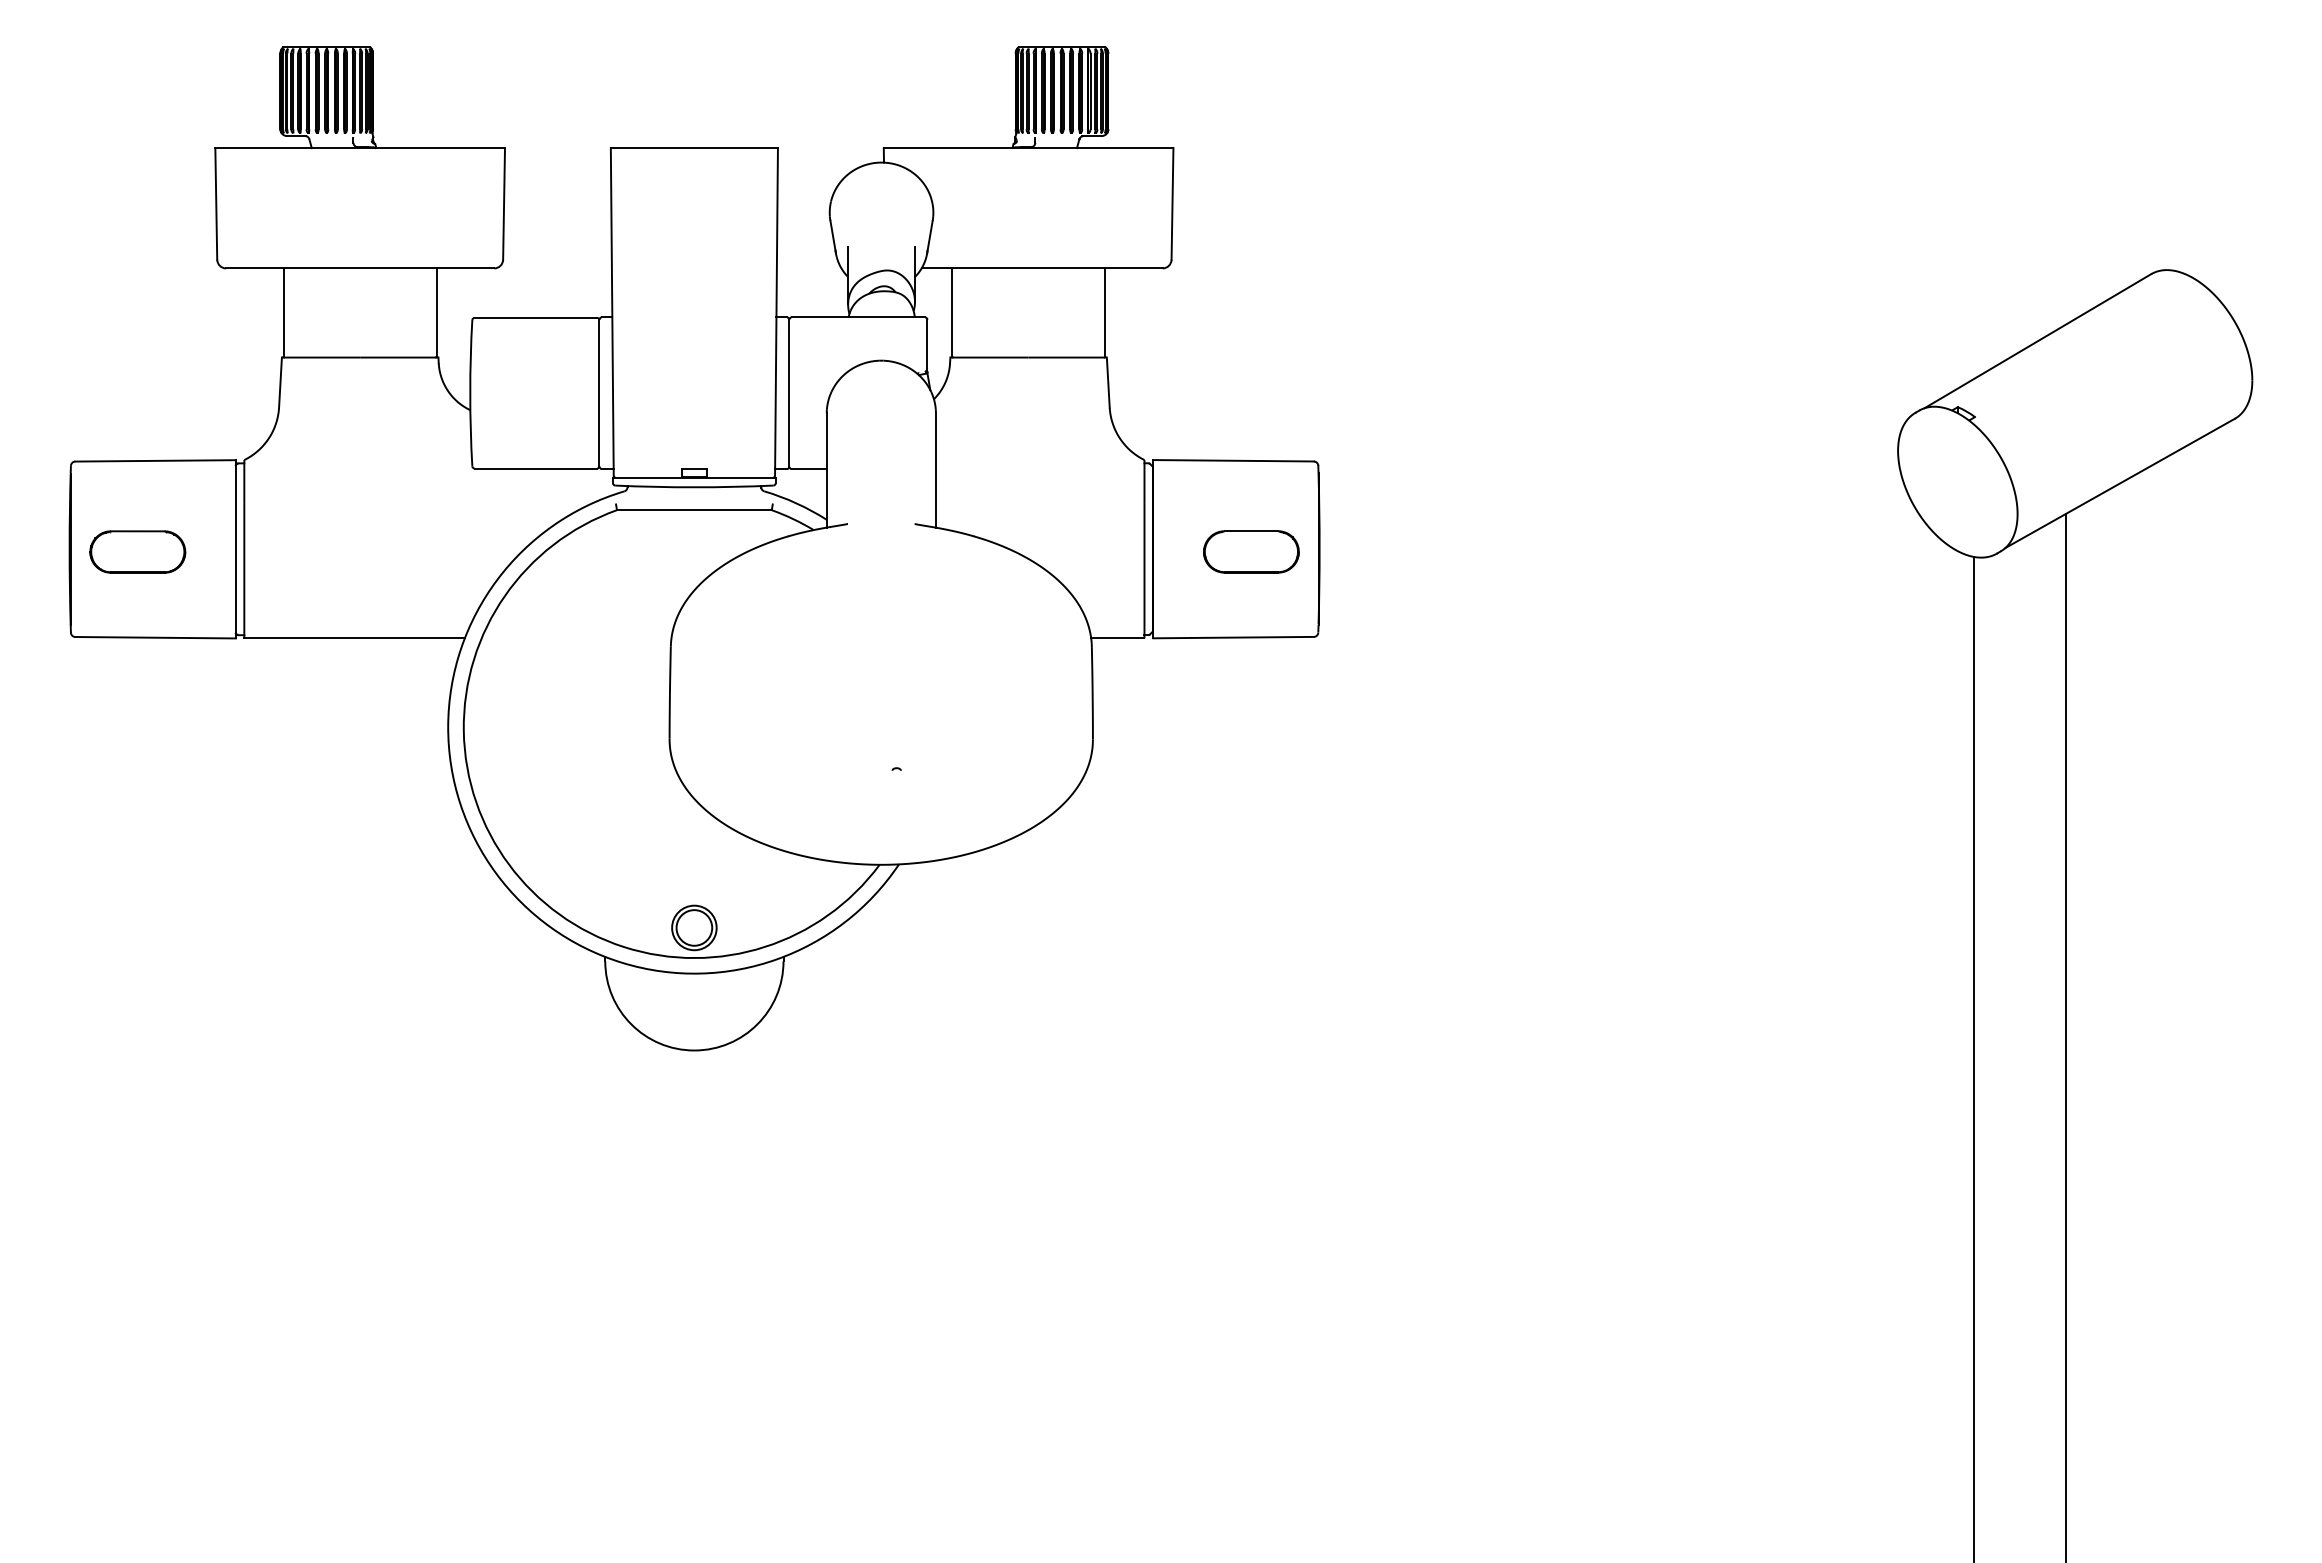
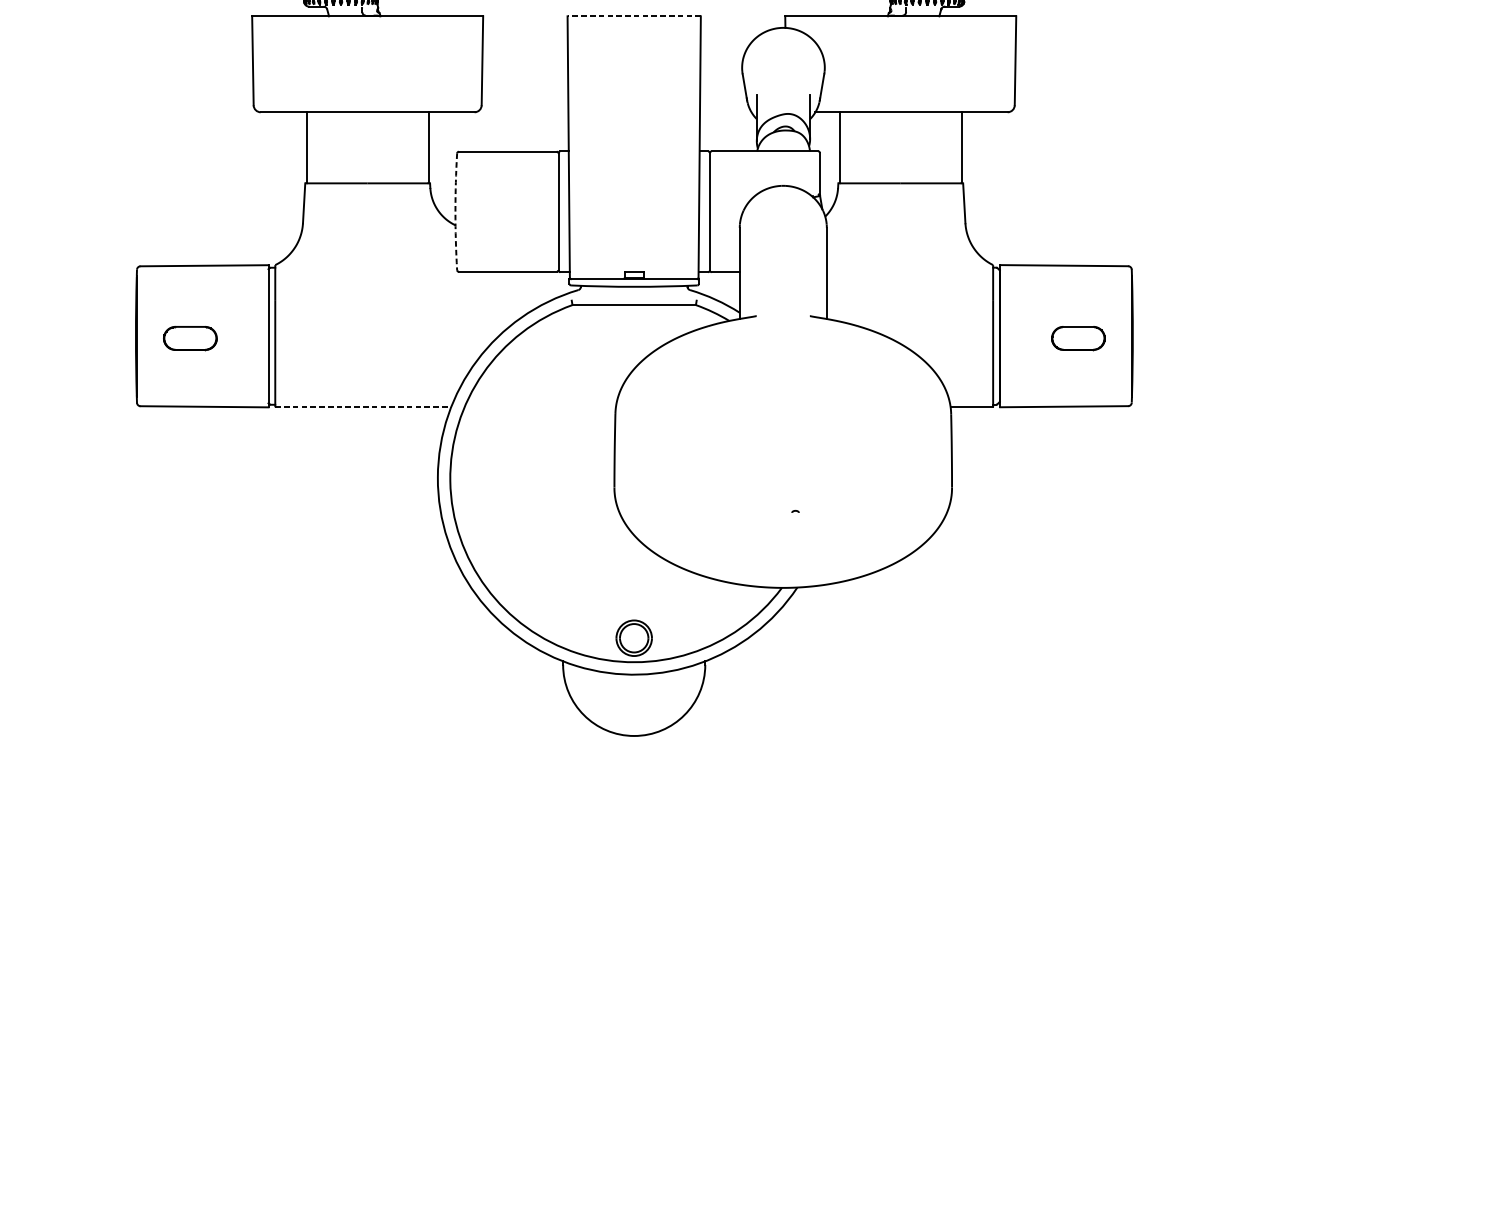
line: (694, 148) -> (634, 16), solid -> dashed
arc: (470, 393) -> (455, 212), solid -> dashed
part: (137, 551) -> (190, 338), size x0.7
part: (1251, 551) -> (1078, 338), size x0.7
line: (355, 638) -> (363, 407), solid -> dashed

